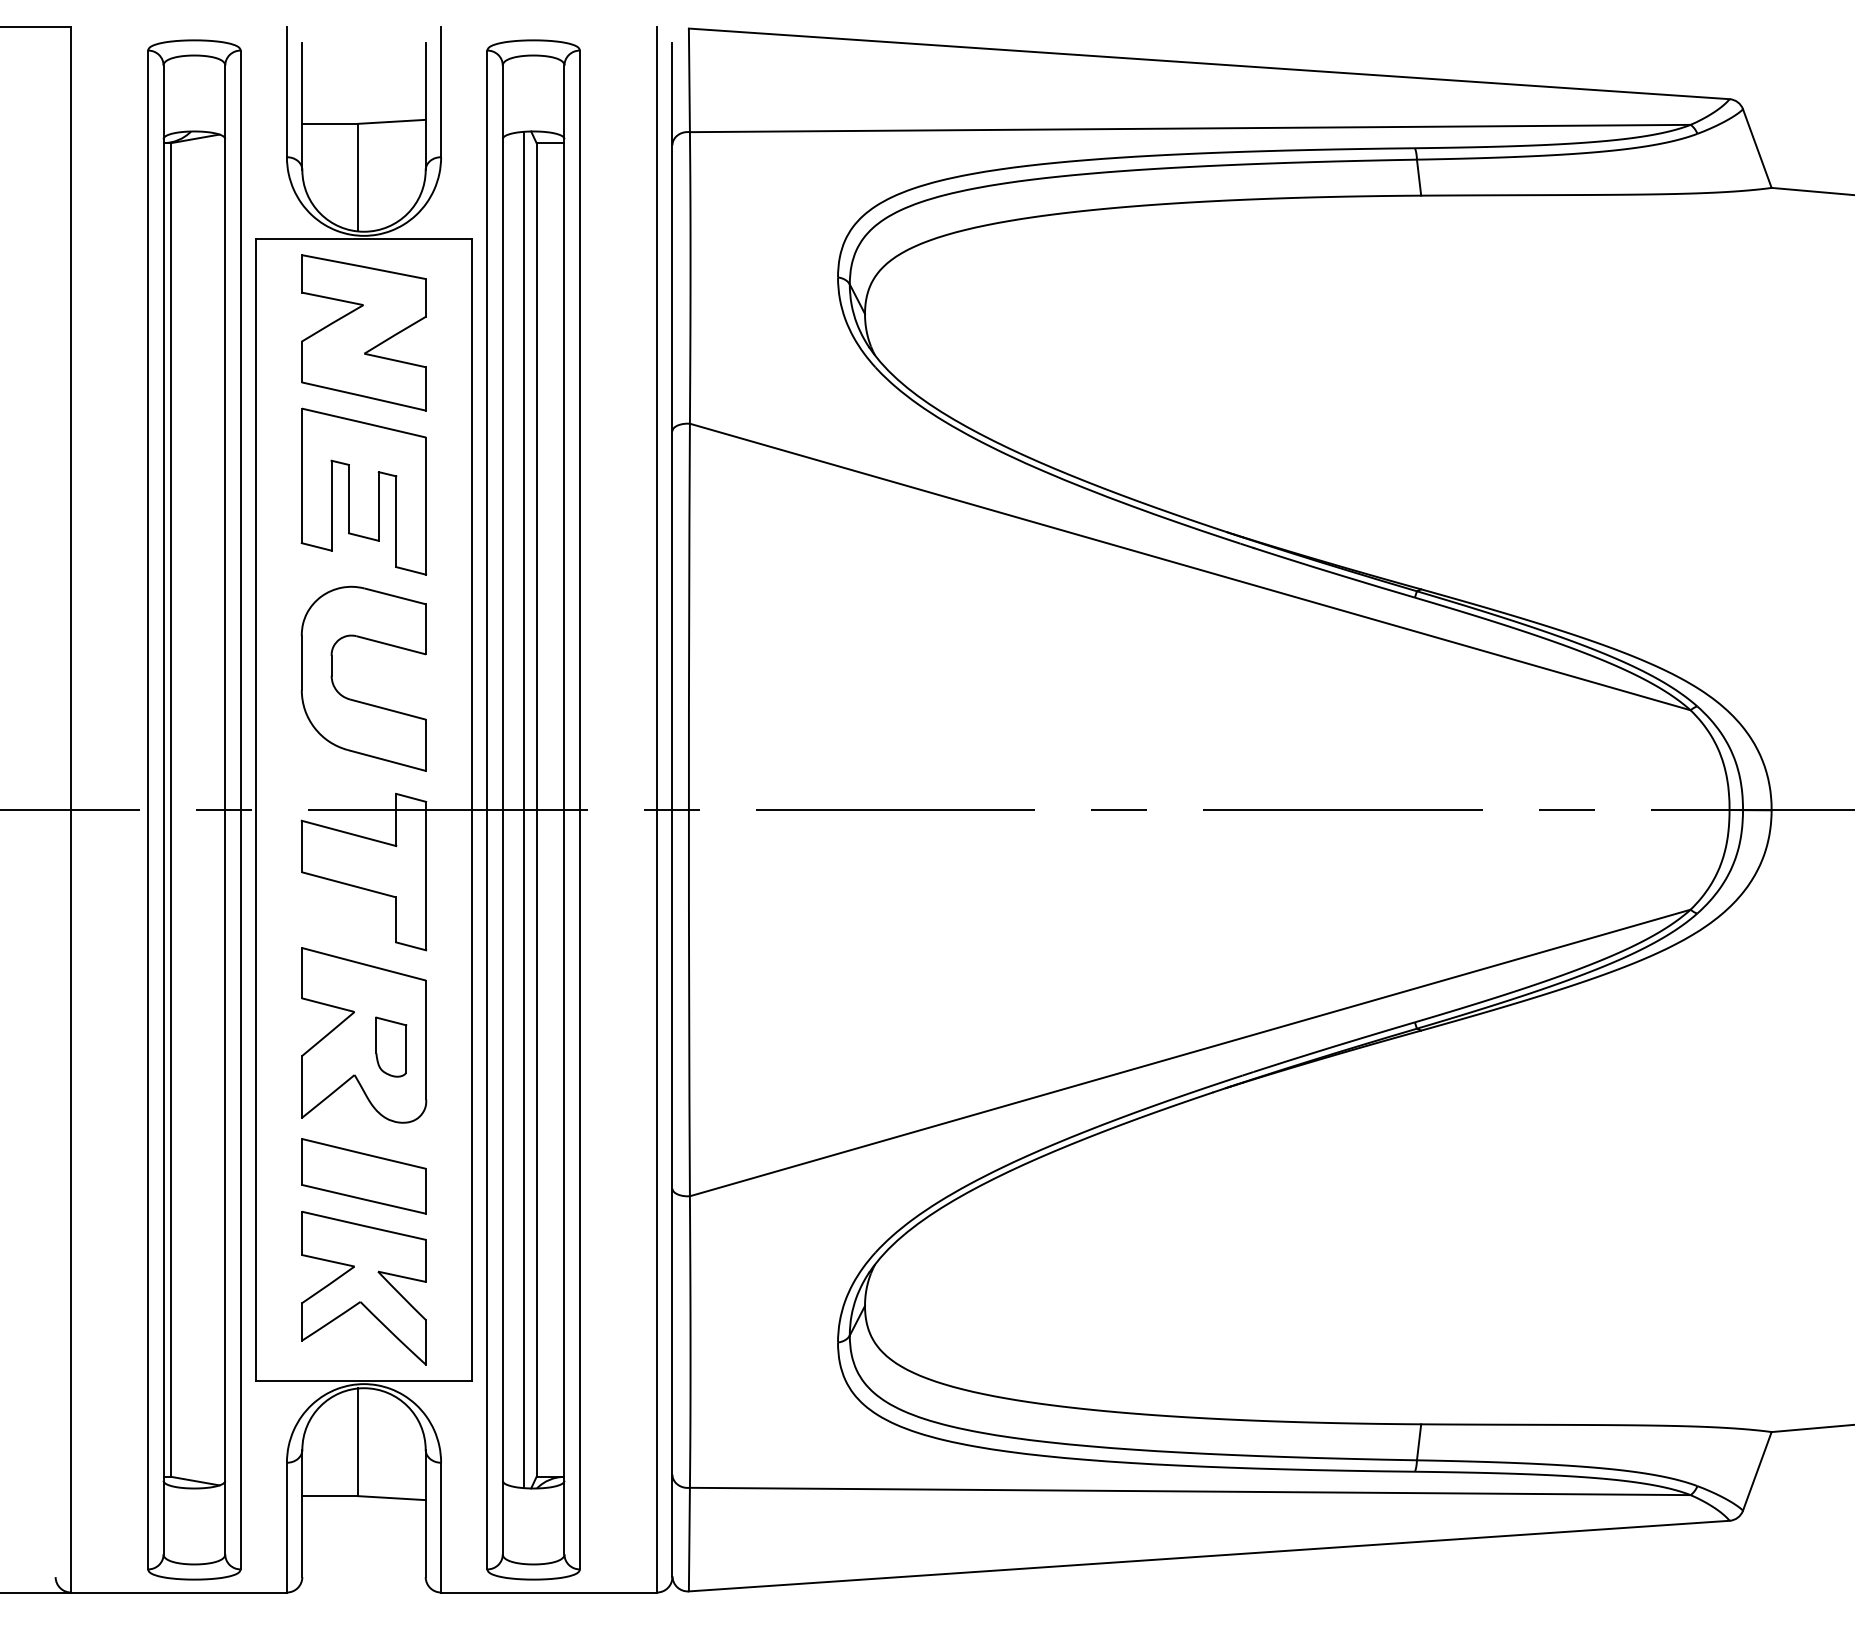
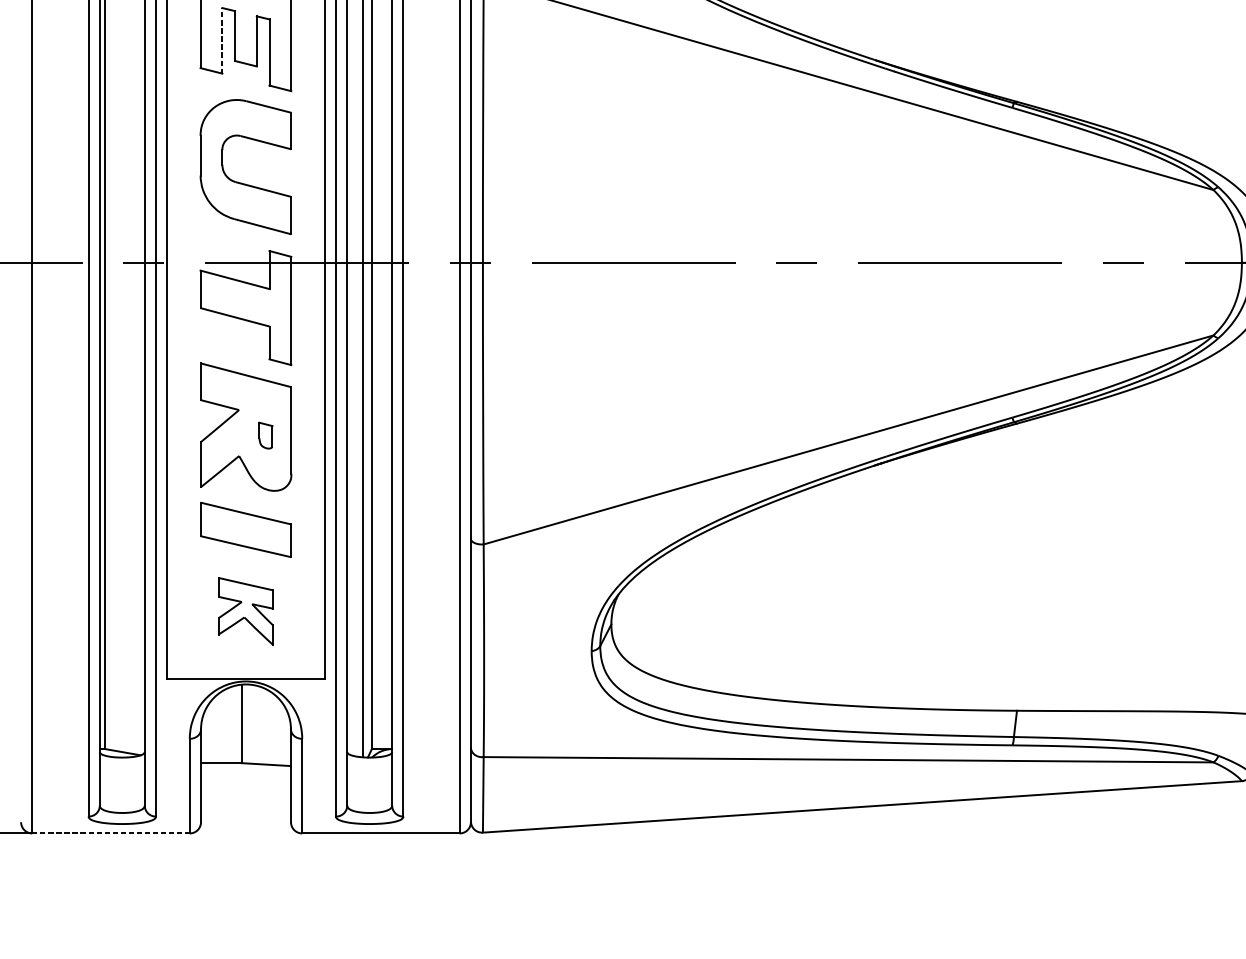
line: (331, 505) -> (222, 40), solid -> dashed
part: (391, 1046) -> (266, 435), size x0.6
part: (363, 1287) -> (245, 611), size x0.6
line: (179, 1592) -> (111, 833), solid -> dashed

